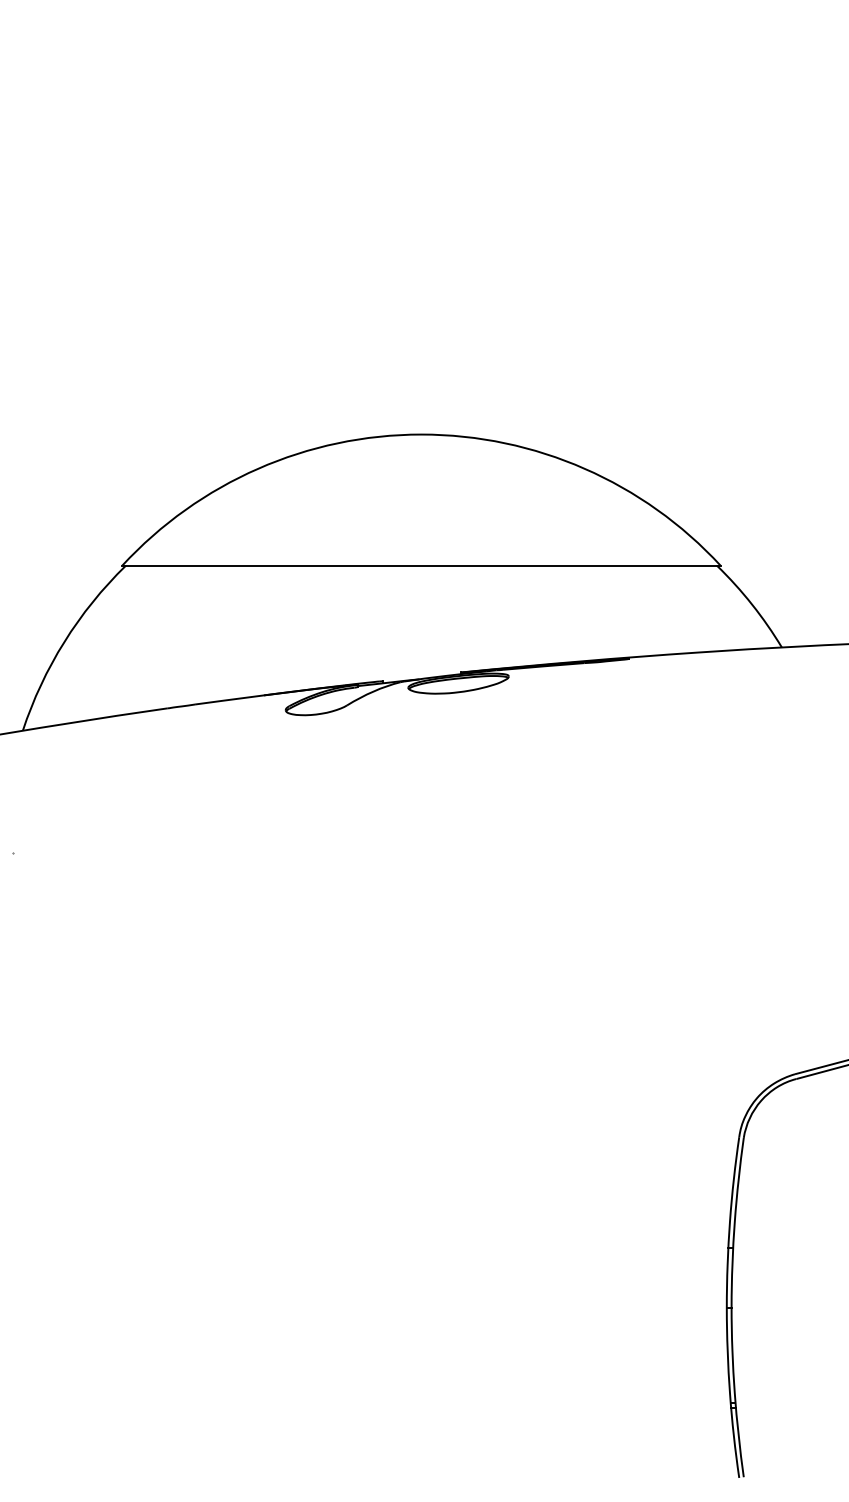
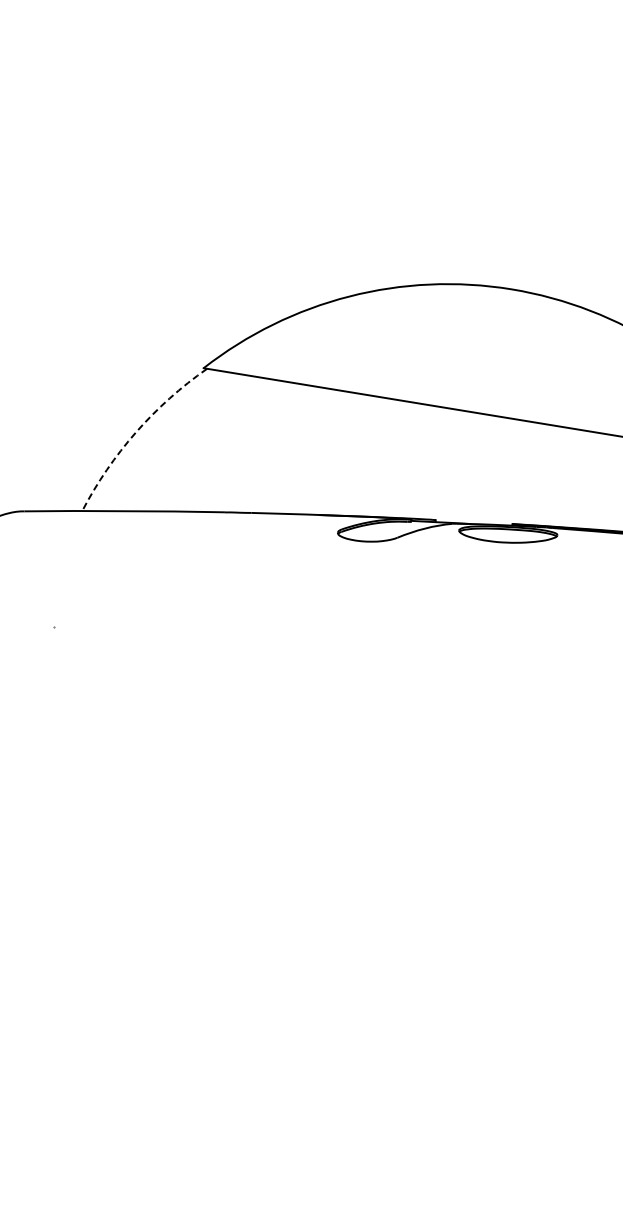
arc: (64, 641) -> (136, 431), solid -> dashed

